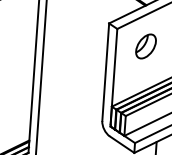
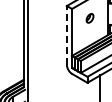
part: (145, 46) -> (89, 18), size x0.6
line: (105, 72) -> (66, 35), solid -> dashed

